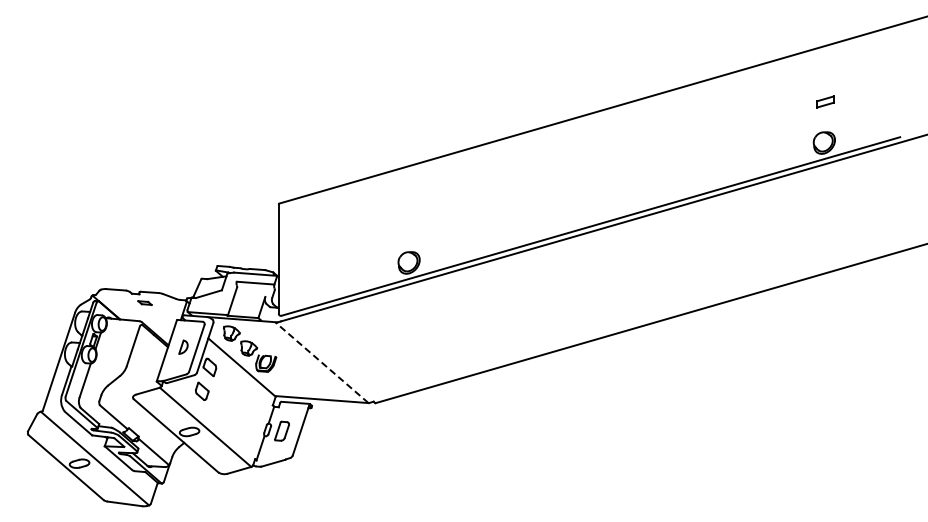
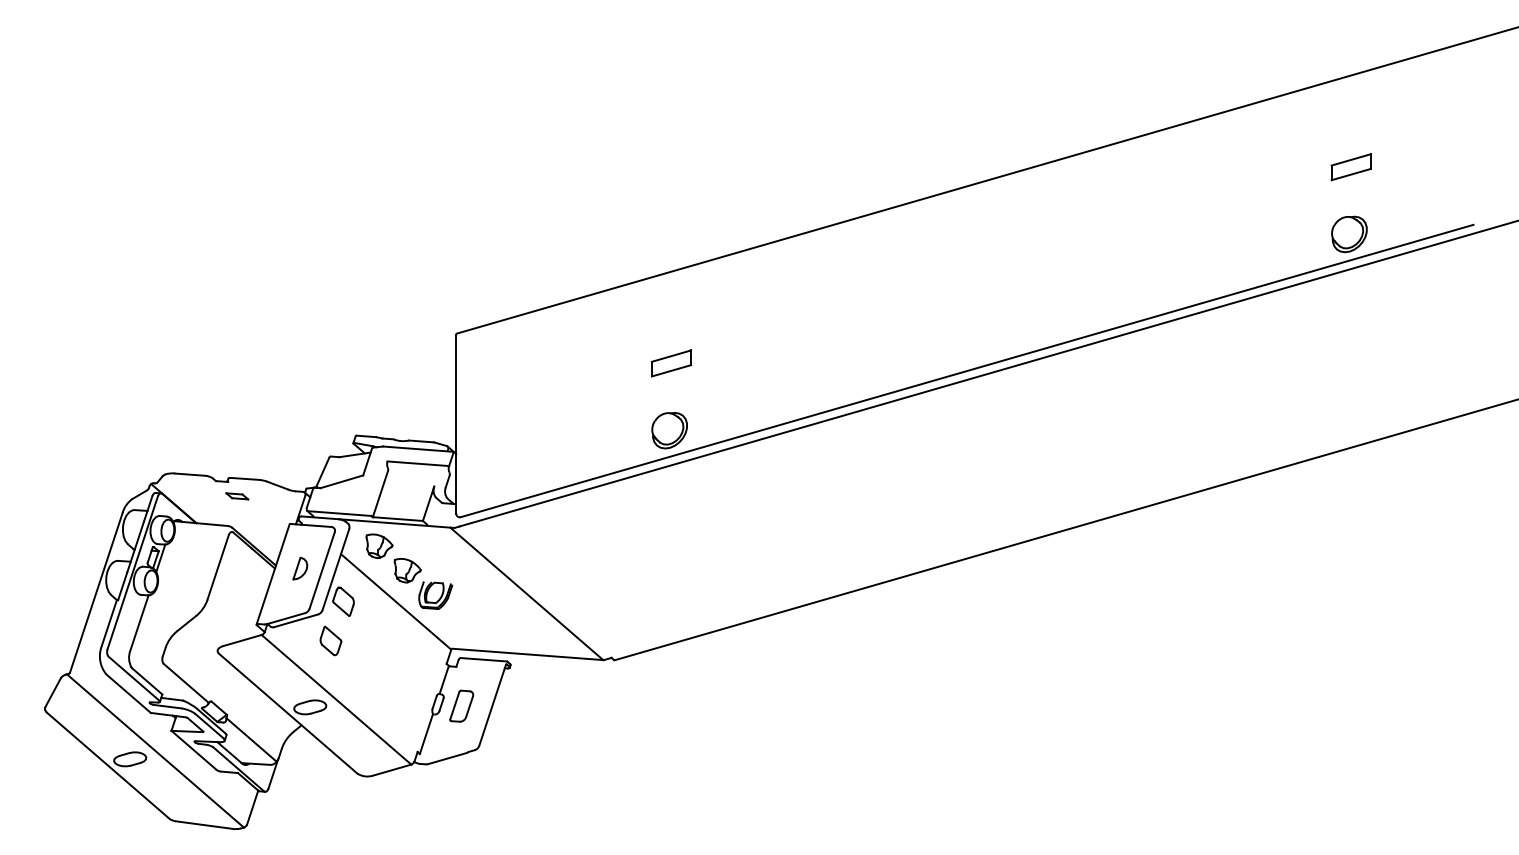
part: (825, 101) -> (1351, 166), size x1.43
part: (410, 221) -> (671, 362), added
line: (321, 362) -> (526, 593), dashed -> solid

